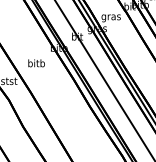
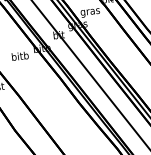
text: (36, 63) -> (20, 56), moved

